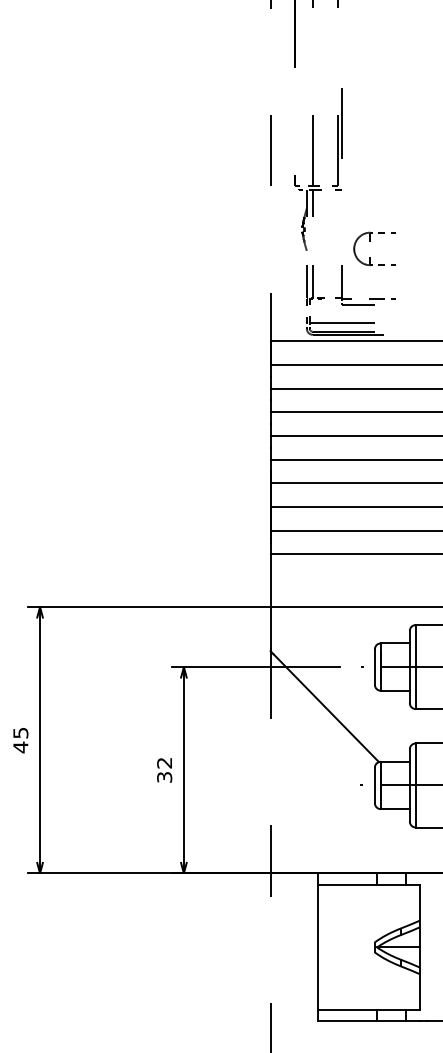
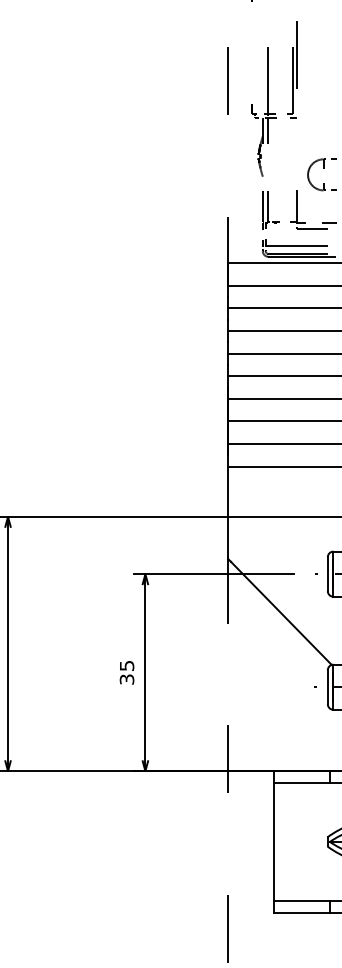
text: (164, 763) -> (126, 666), 32 -> 35

